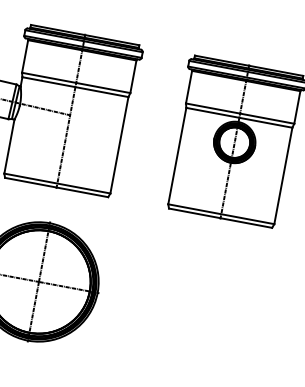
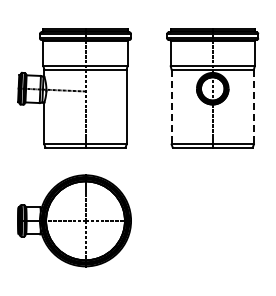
line: (177, 156) -> (171, 107), solid -> dashed
line: (282, 176) -> (253, 107), solid -> dashed

